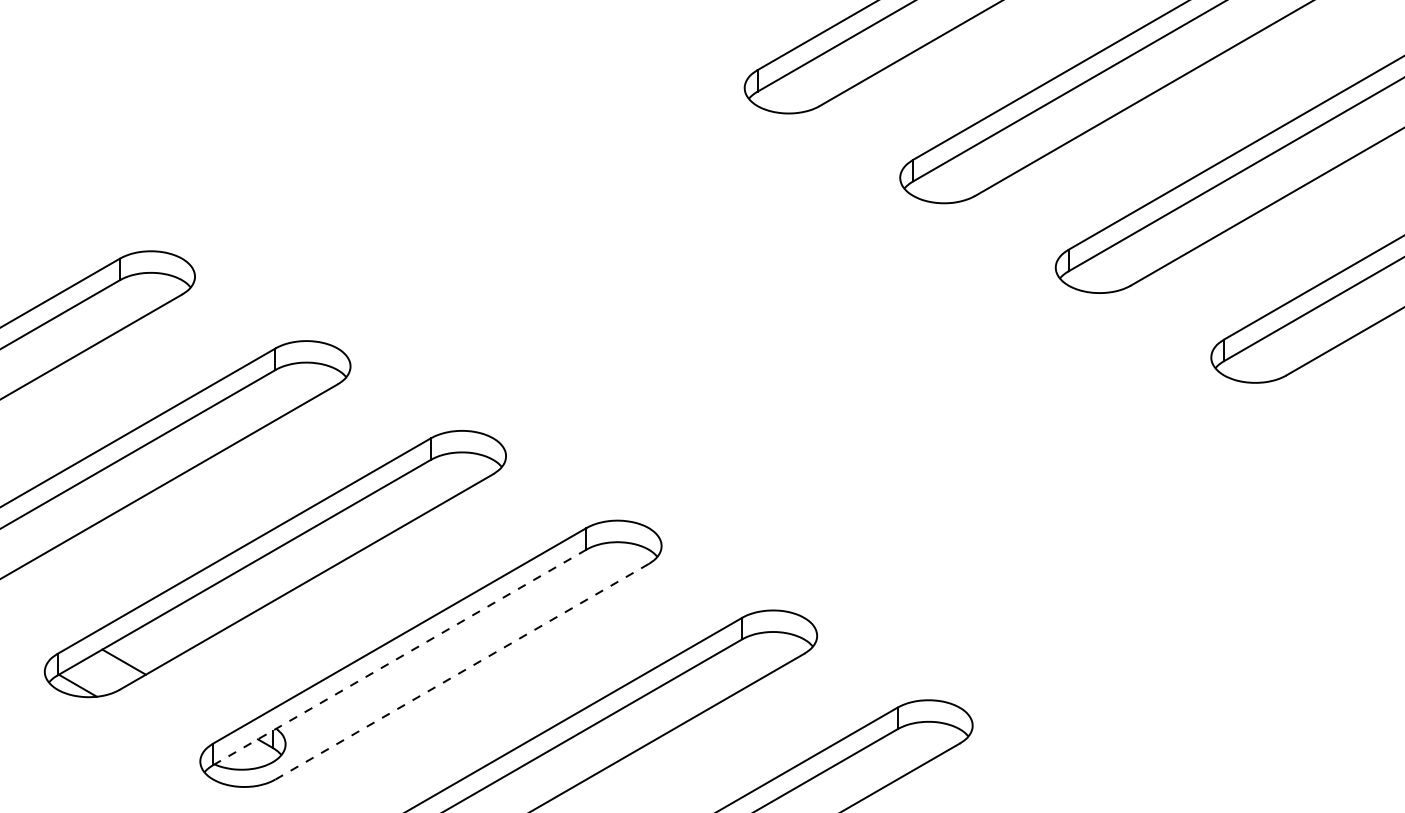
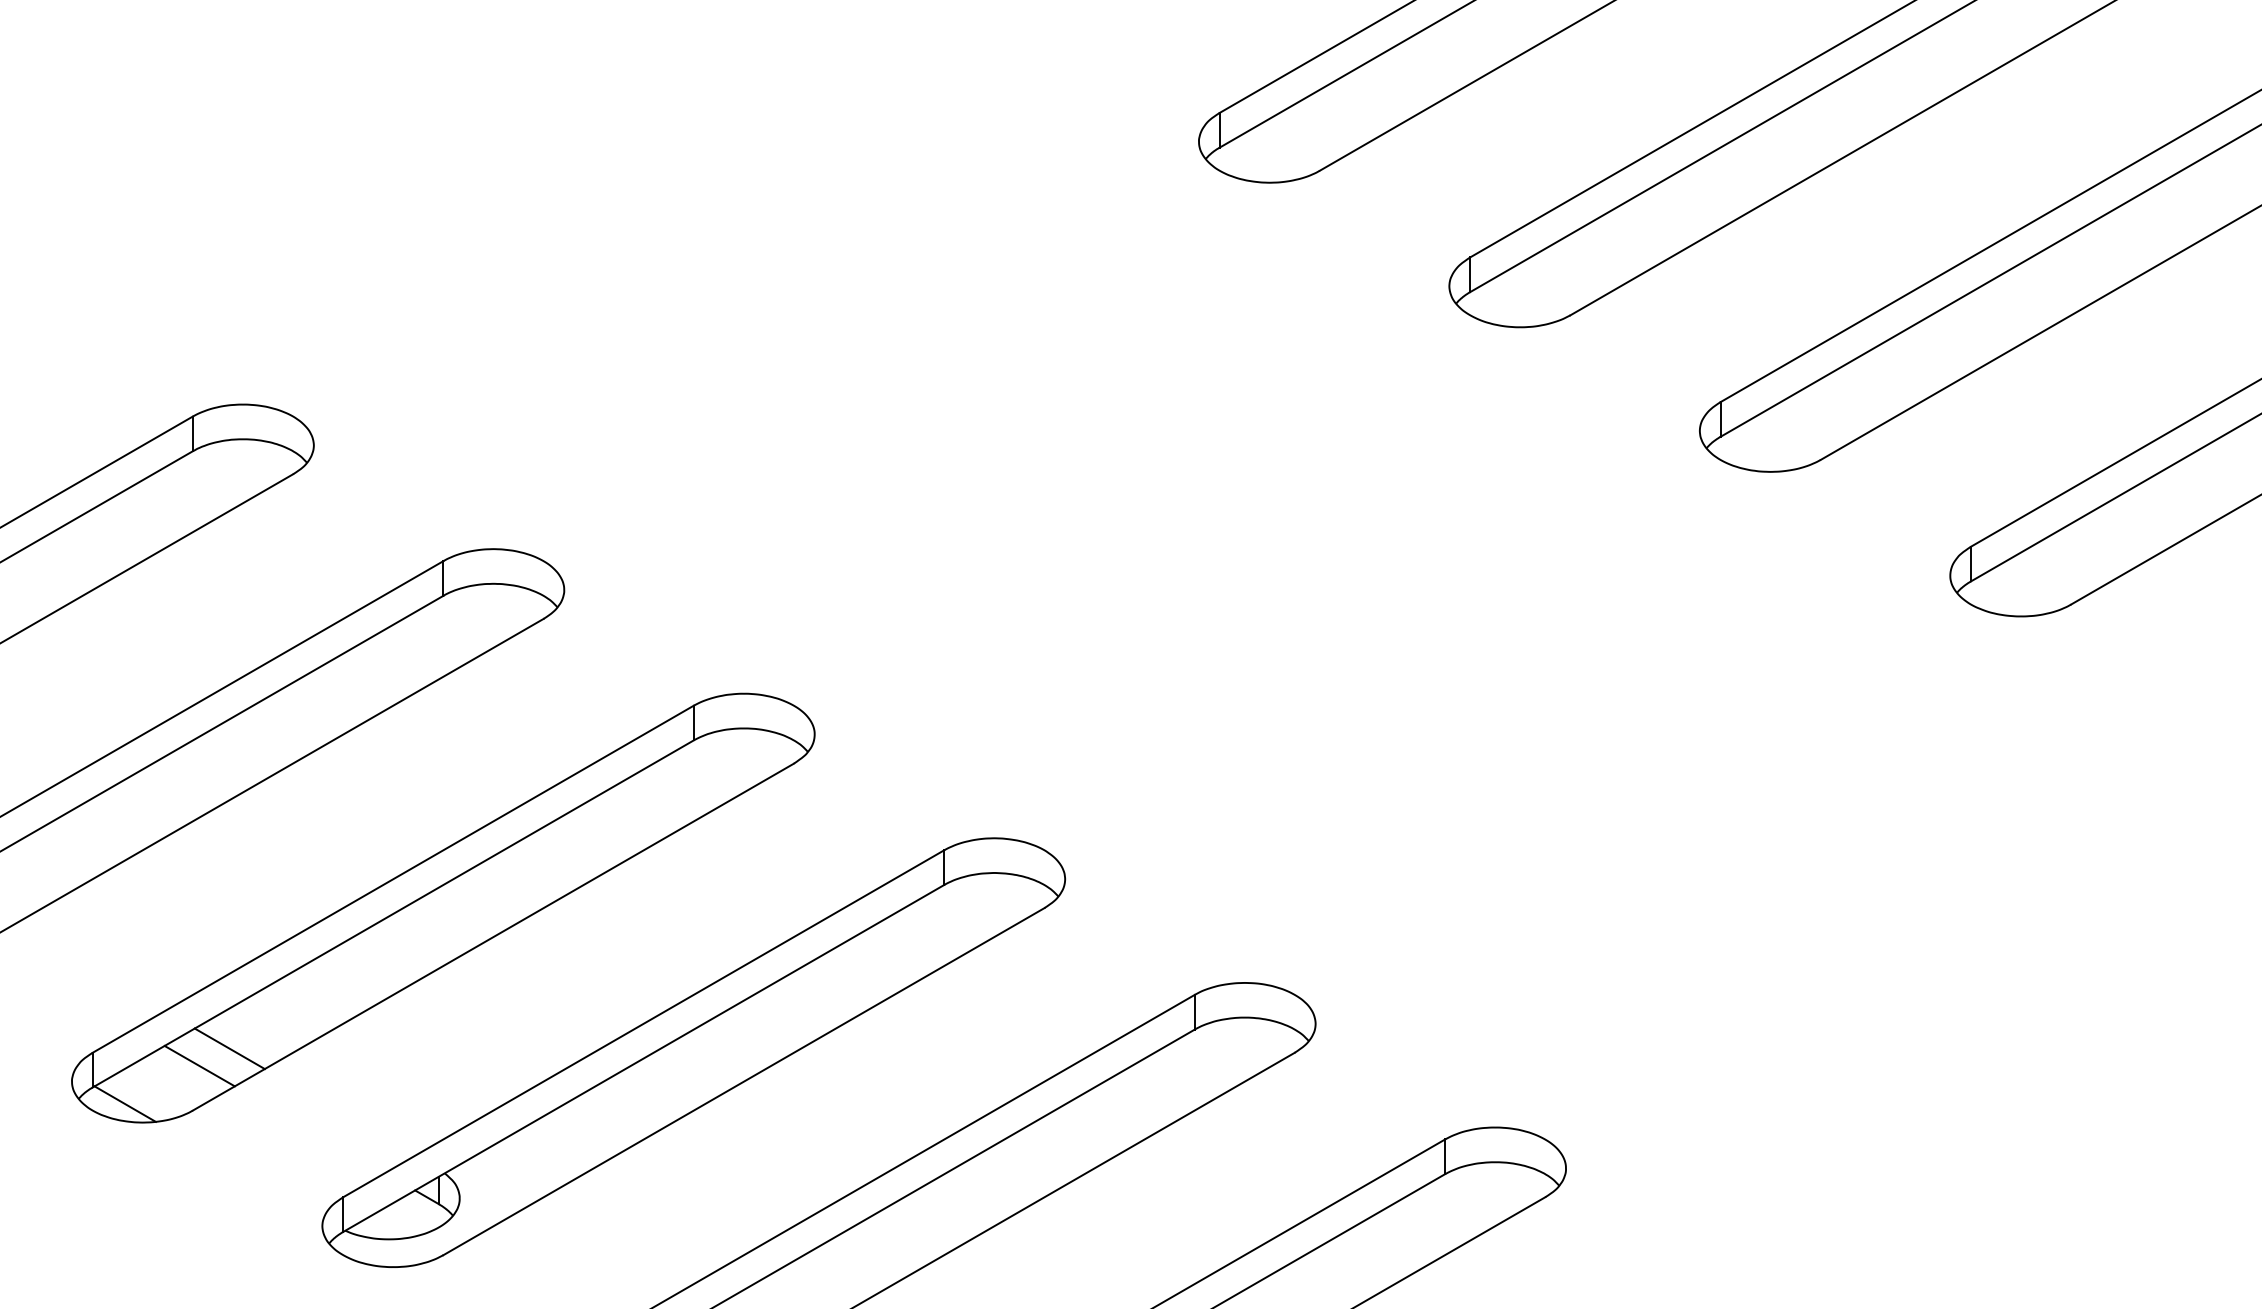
line: (142, 650) -> (229, 1047), added
line: (400, 657) -> (644, 1058), dashed -> solid
line: (462, 671) -> (744, 1081), dashed -> solid

